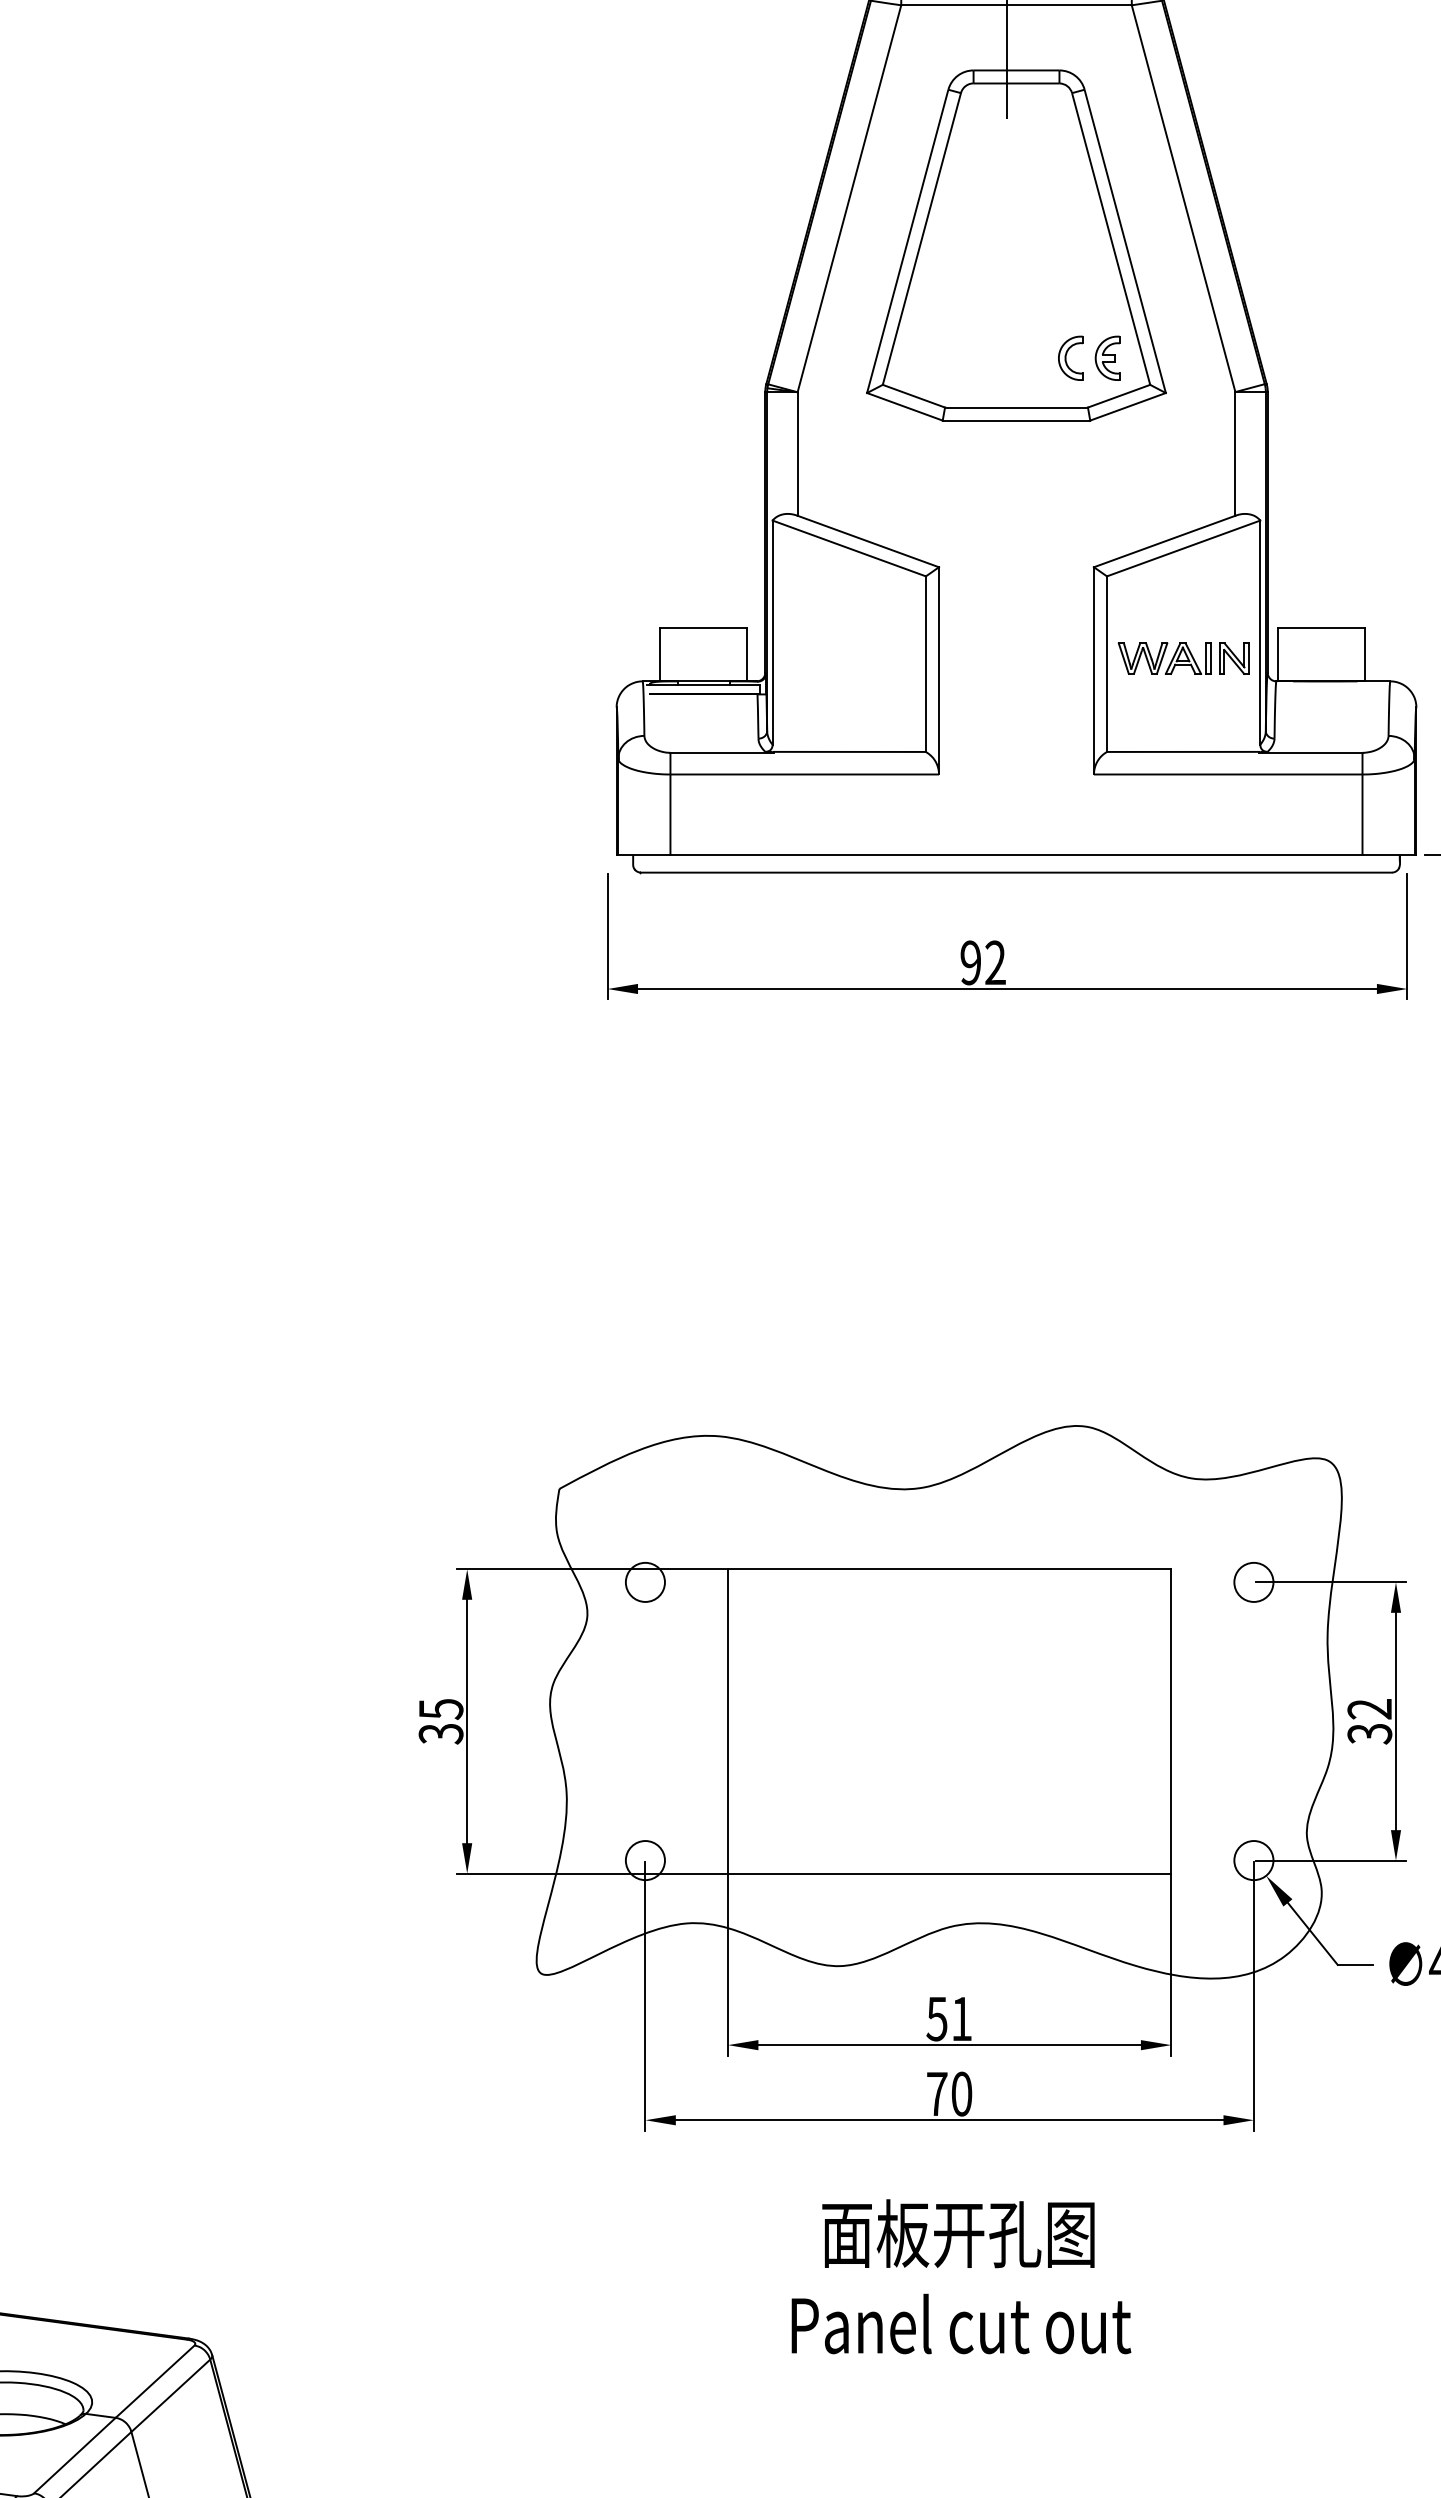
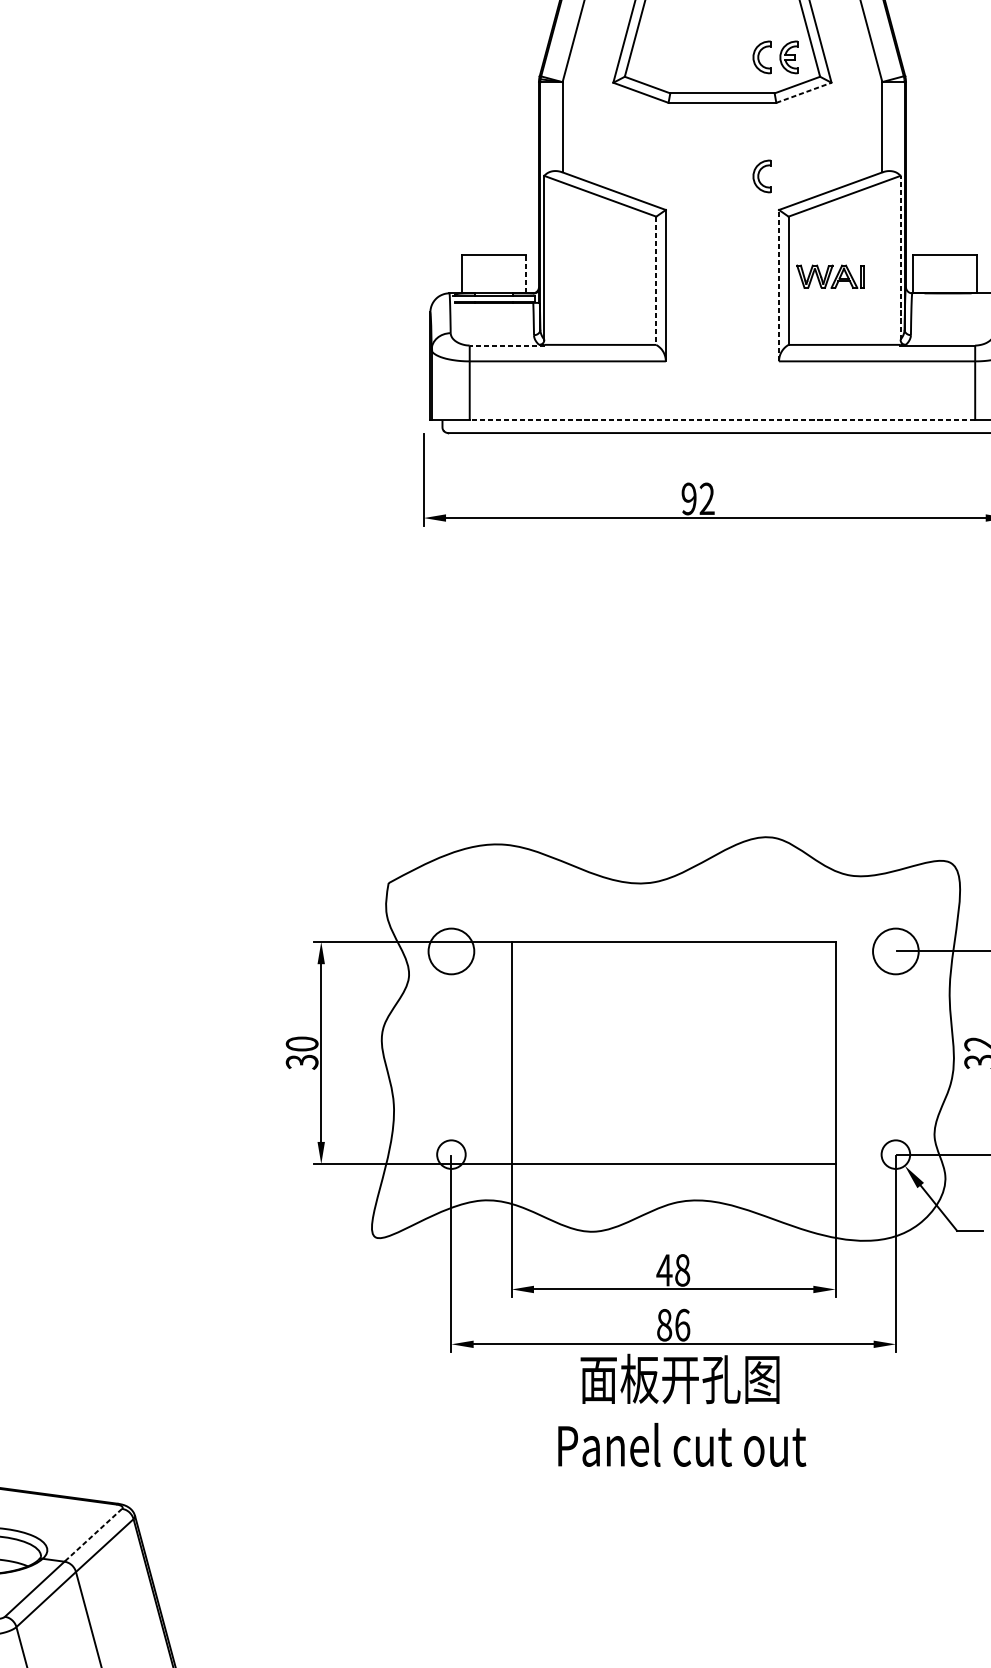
line: (1128, 406) -> (804, 92), solid -> dashed
part: (1070, 520) -> (761, 175), added
line: (1260, 632) -> (900, 257), solid -> dashed
line: (747, 653) -> (525, 273), solid -> dashed
part: (1234, 658) -> (881, 276), removed
line: (925, 664) -> (656, 281), solid -> dashed
line: (1093, 670) -> (778, 285), solid -> dashed
line: (722, 752) -> (507, 345), solid -> dashed
line: (1015, 855) -> (721, 420), solid -> dashed
circle: (644, 1581) -> (450, 950), size x1.6
circle: (1253, 1581) -> (895, 950), size x1.6
text: (440, 1709) -> (301, 1044), 35 -> 30
text: (948, 2018) -> (672, 1269), 51 -> 48
text: (949, 2093) -> (673, 1324), 70 -> 86
text: (961, 2276) -> (682, 1410), moved
line: (154, 2382) -> (92, 1535), solid -> dashed

